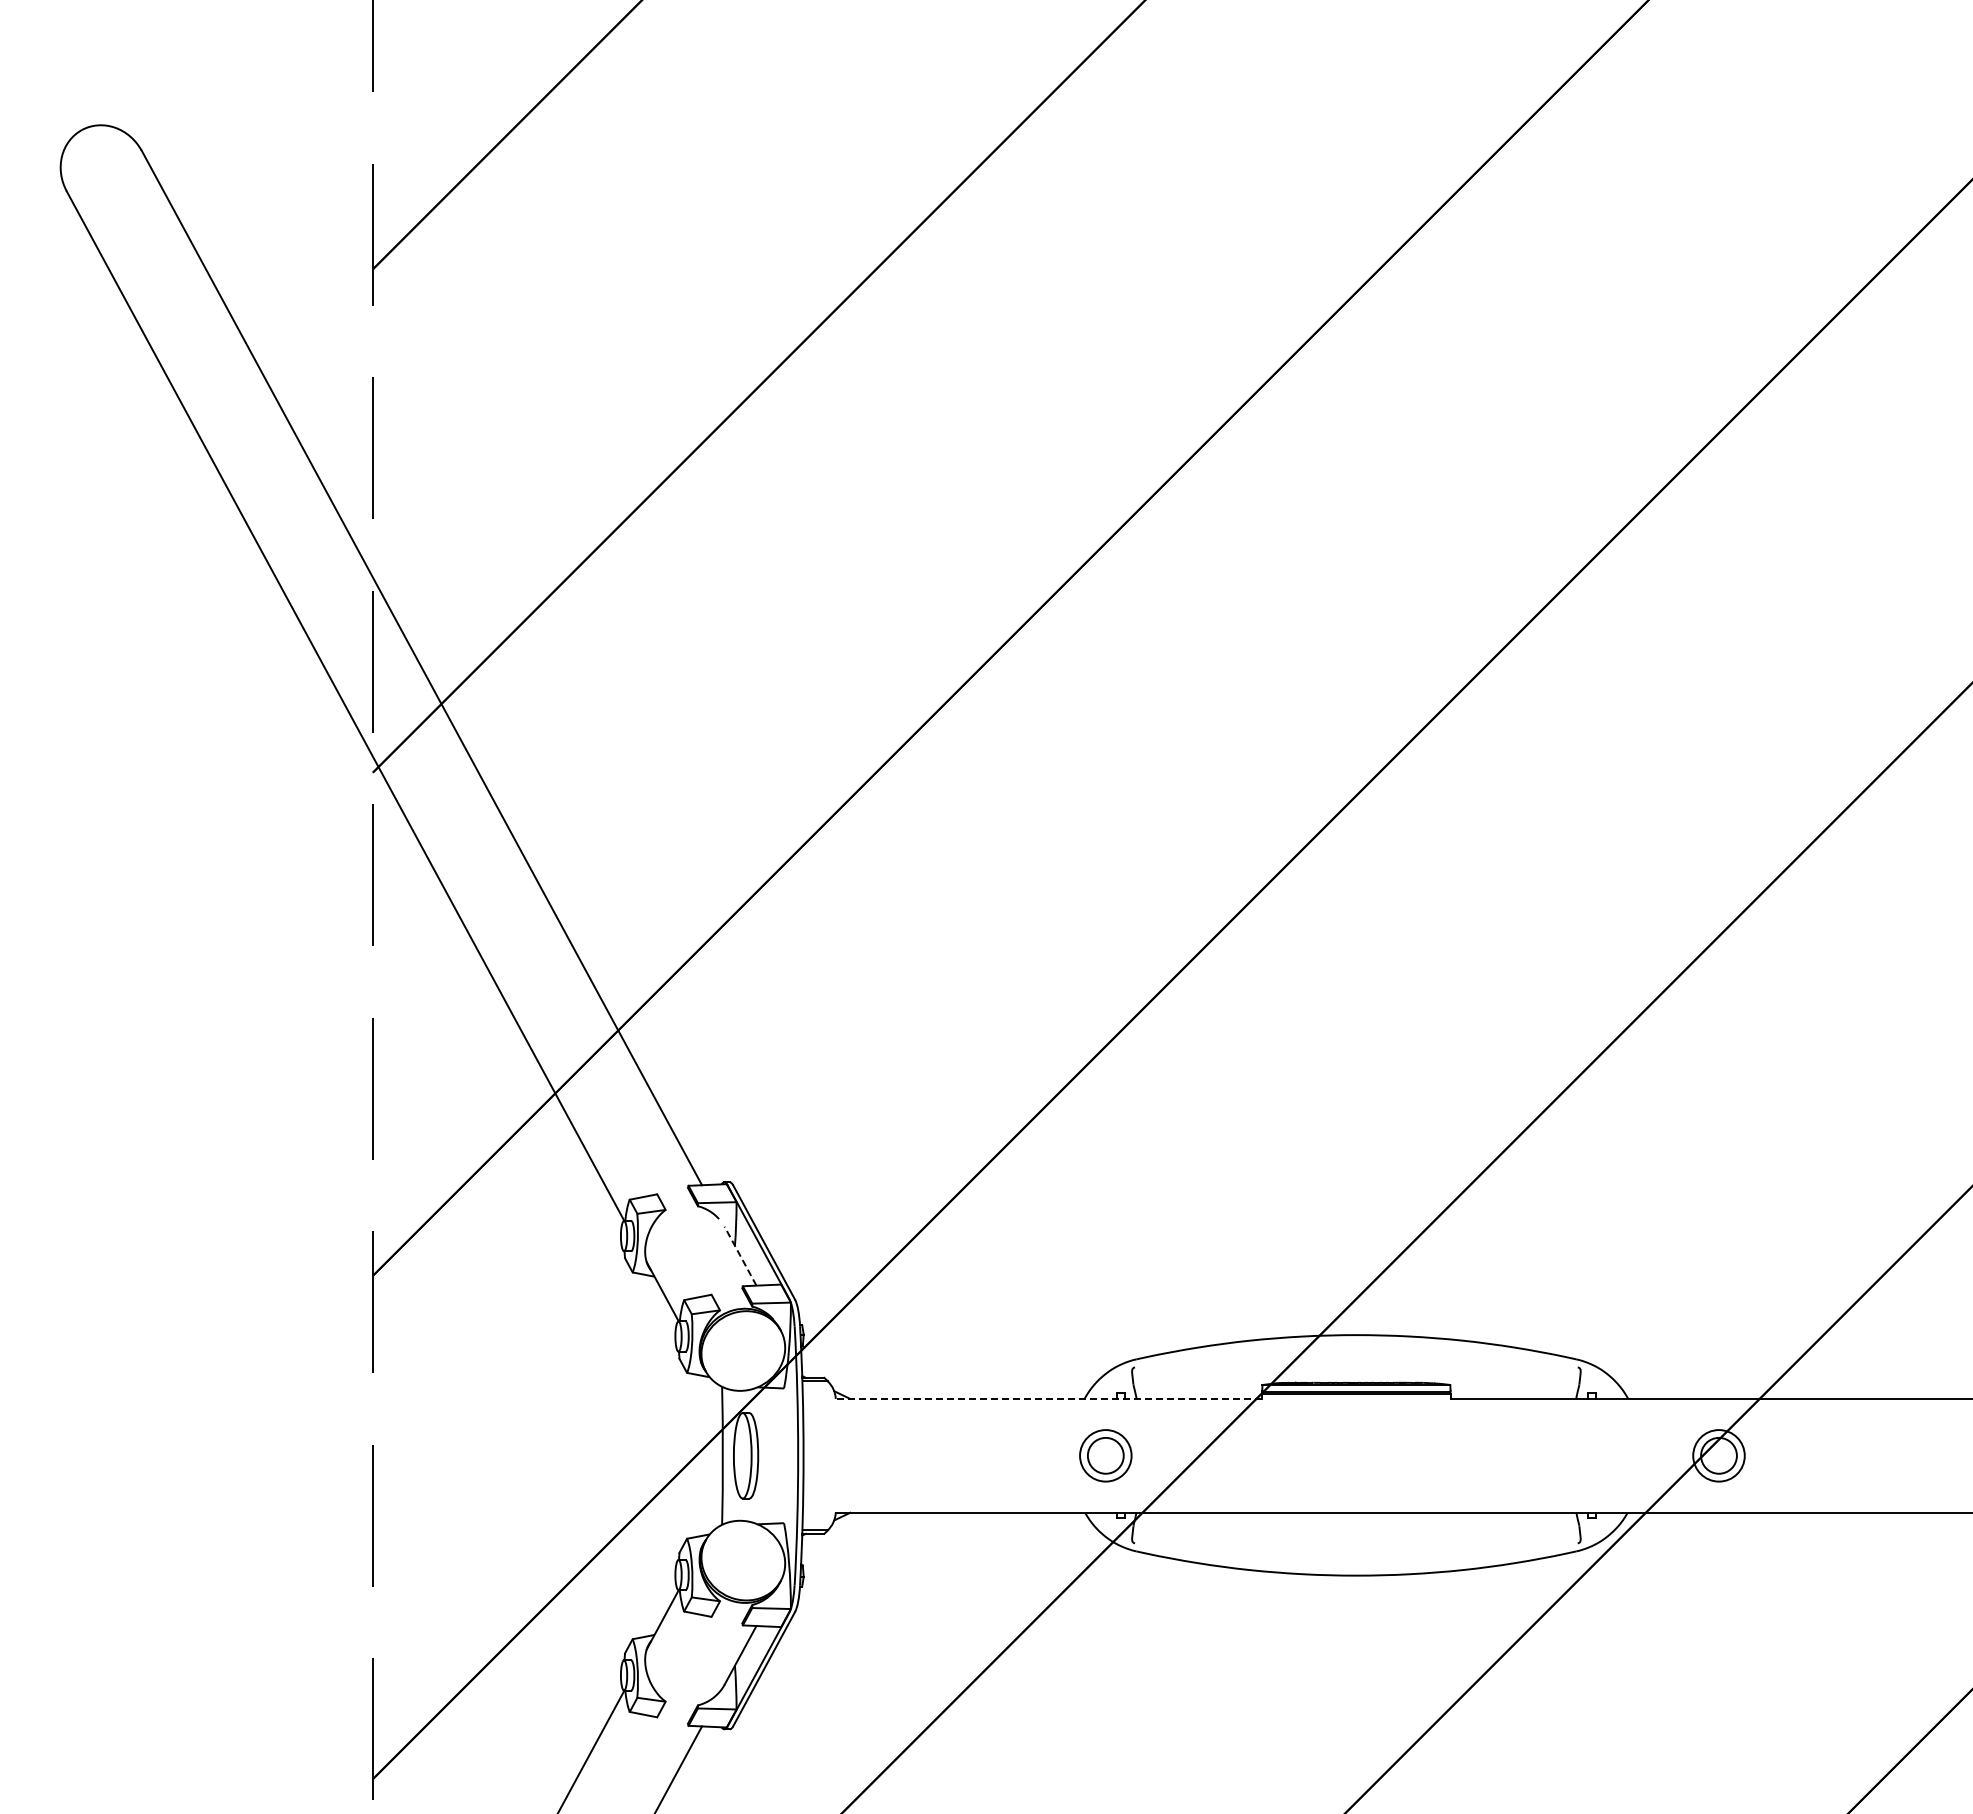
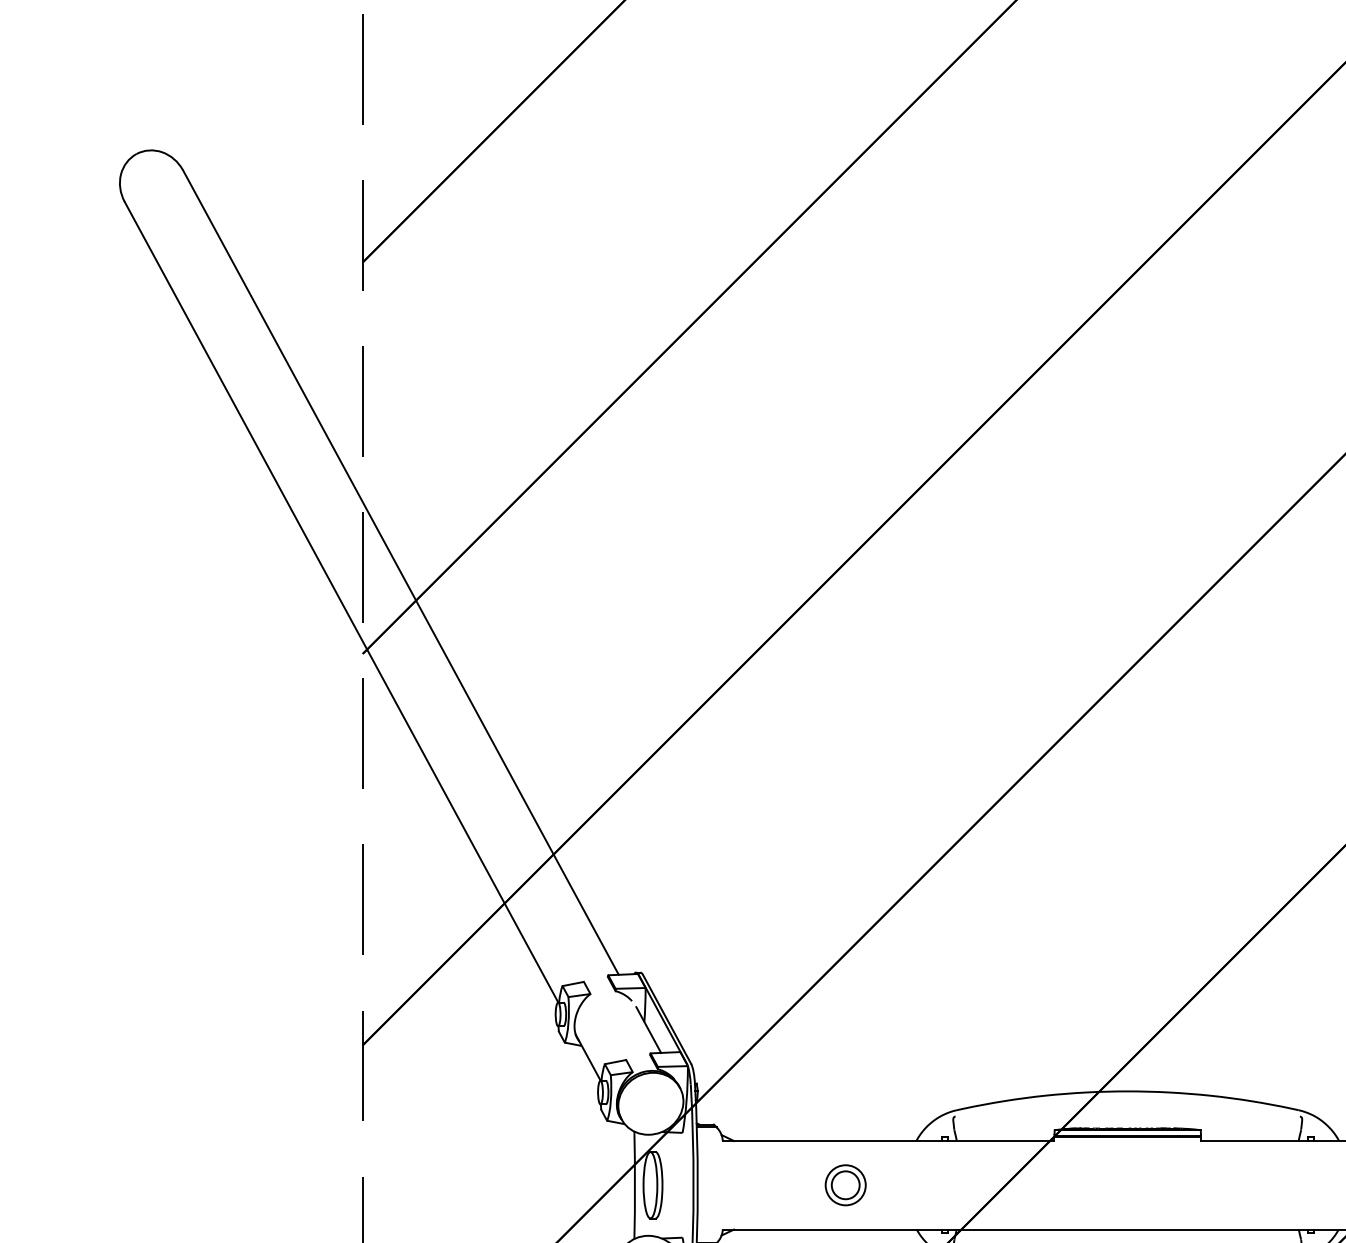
line: (740, 1255) -> (648, 1029), dashed -> solid
line: (1048, 1398) -> (888, 1140), dashed -> solid
part: (1105, 1455) -> (845, 1185), moved

